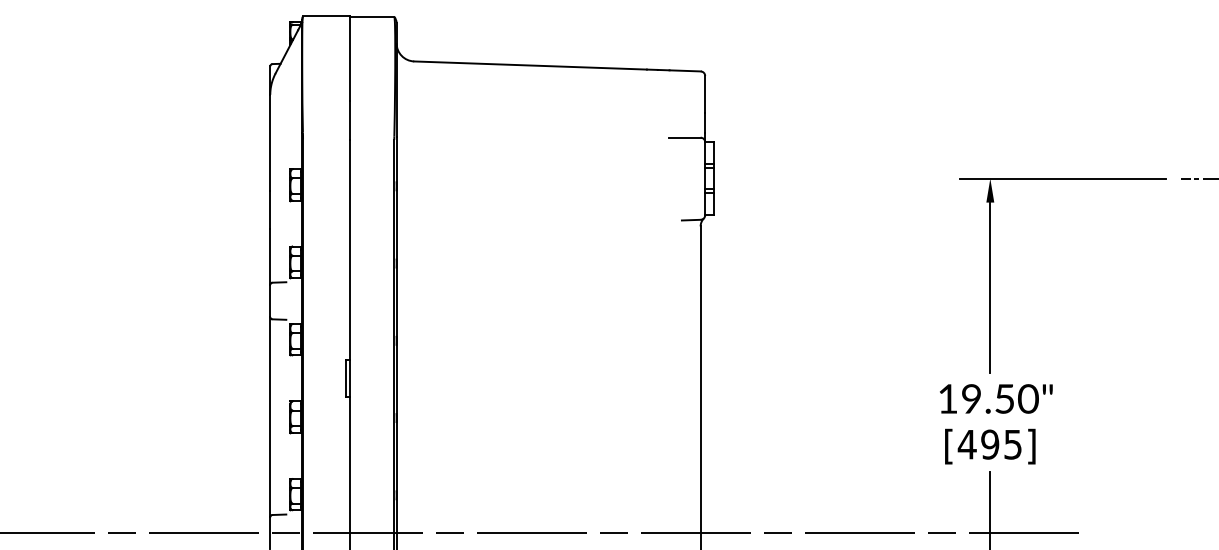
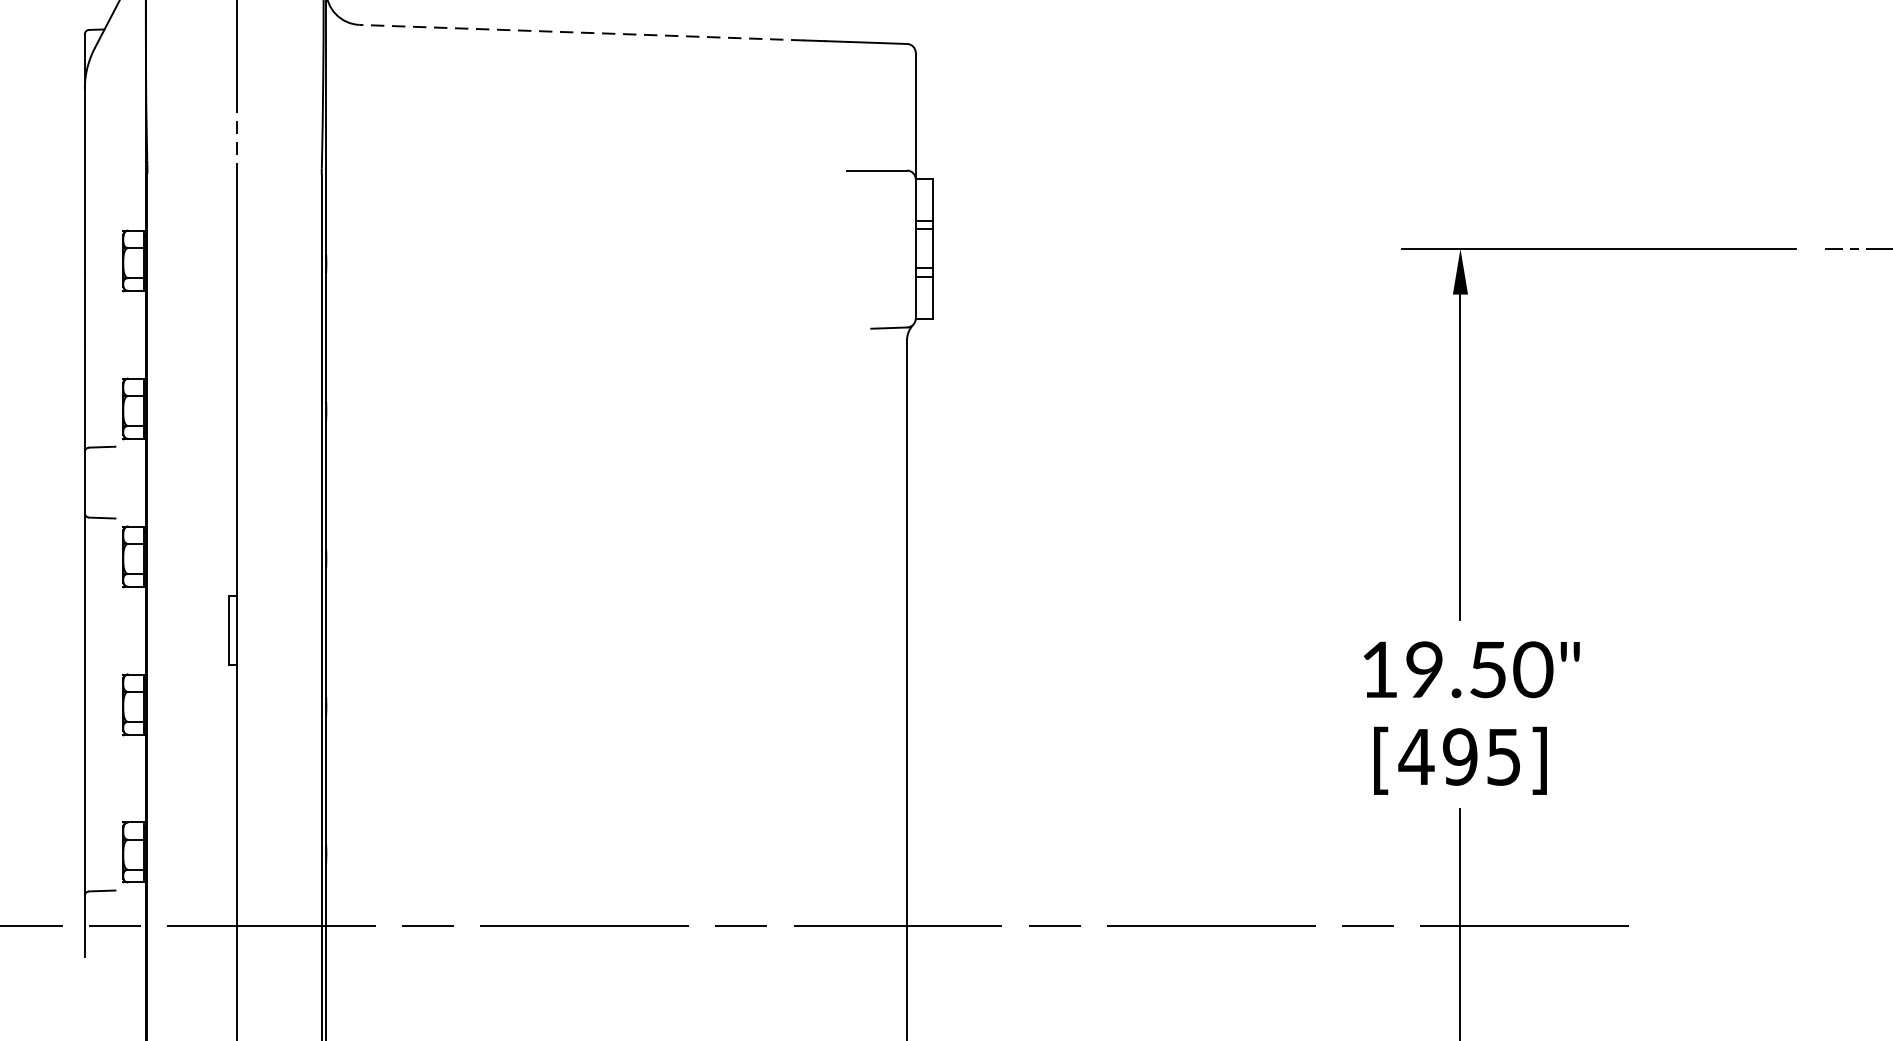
line: (530, 65) -> (581, 32), solid -> dashed
line: (349, 120) -> (236, 137), solid -> dashed

